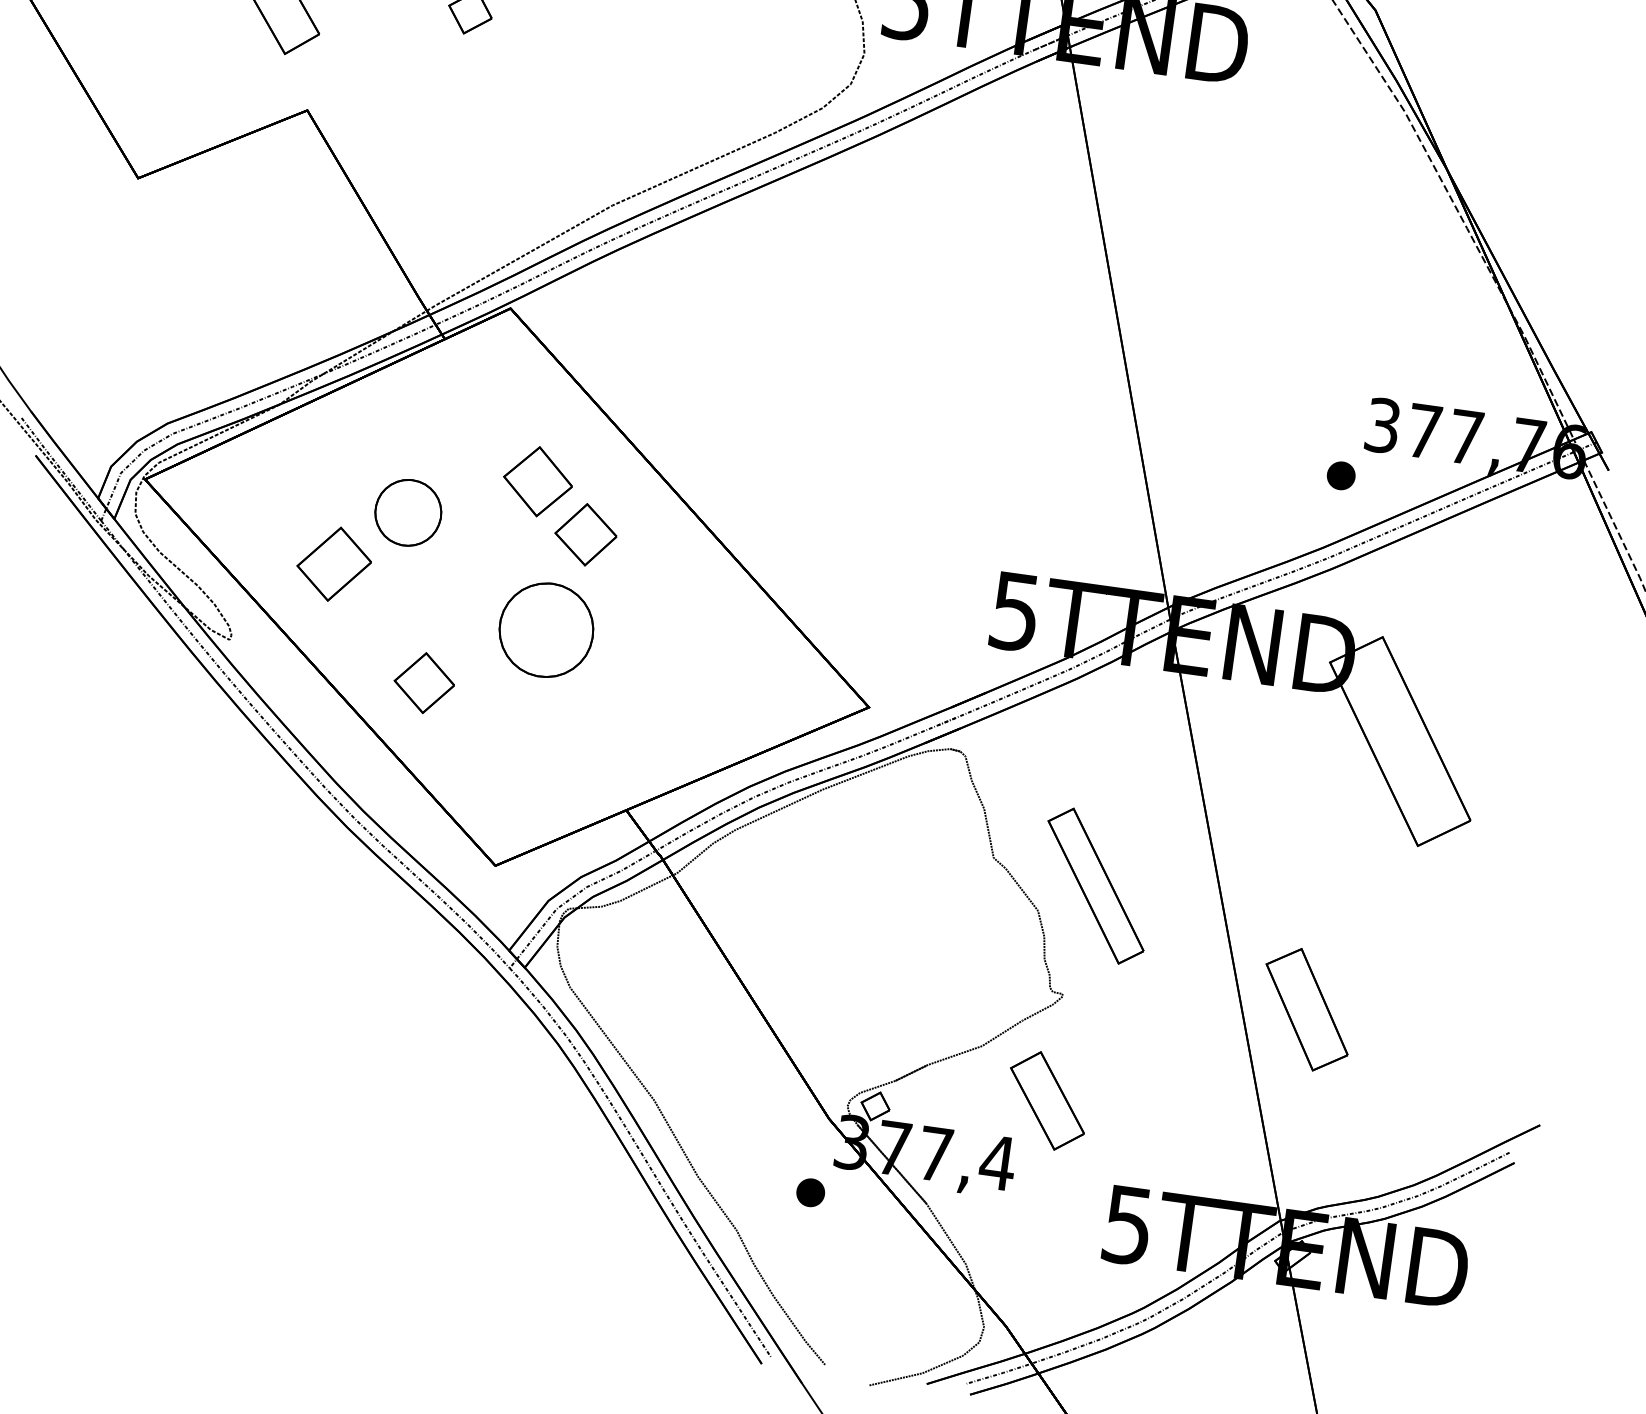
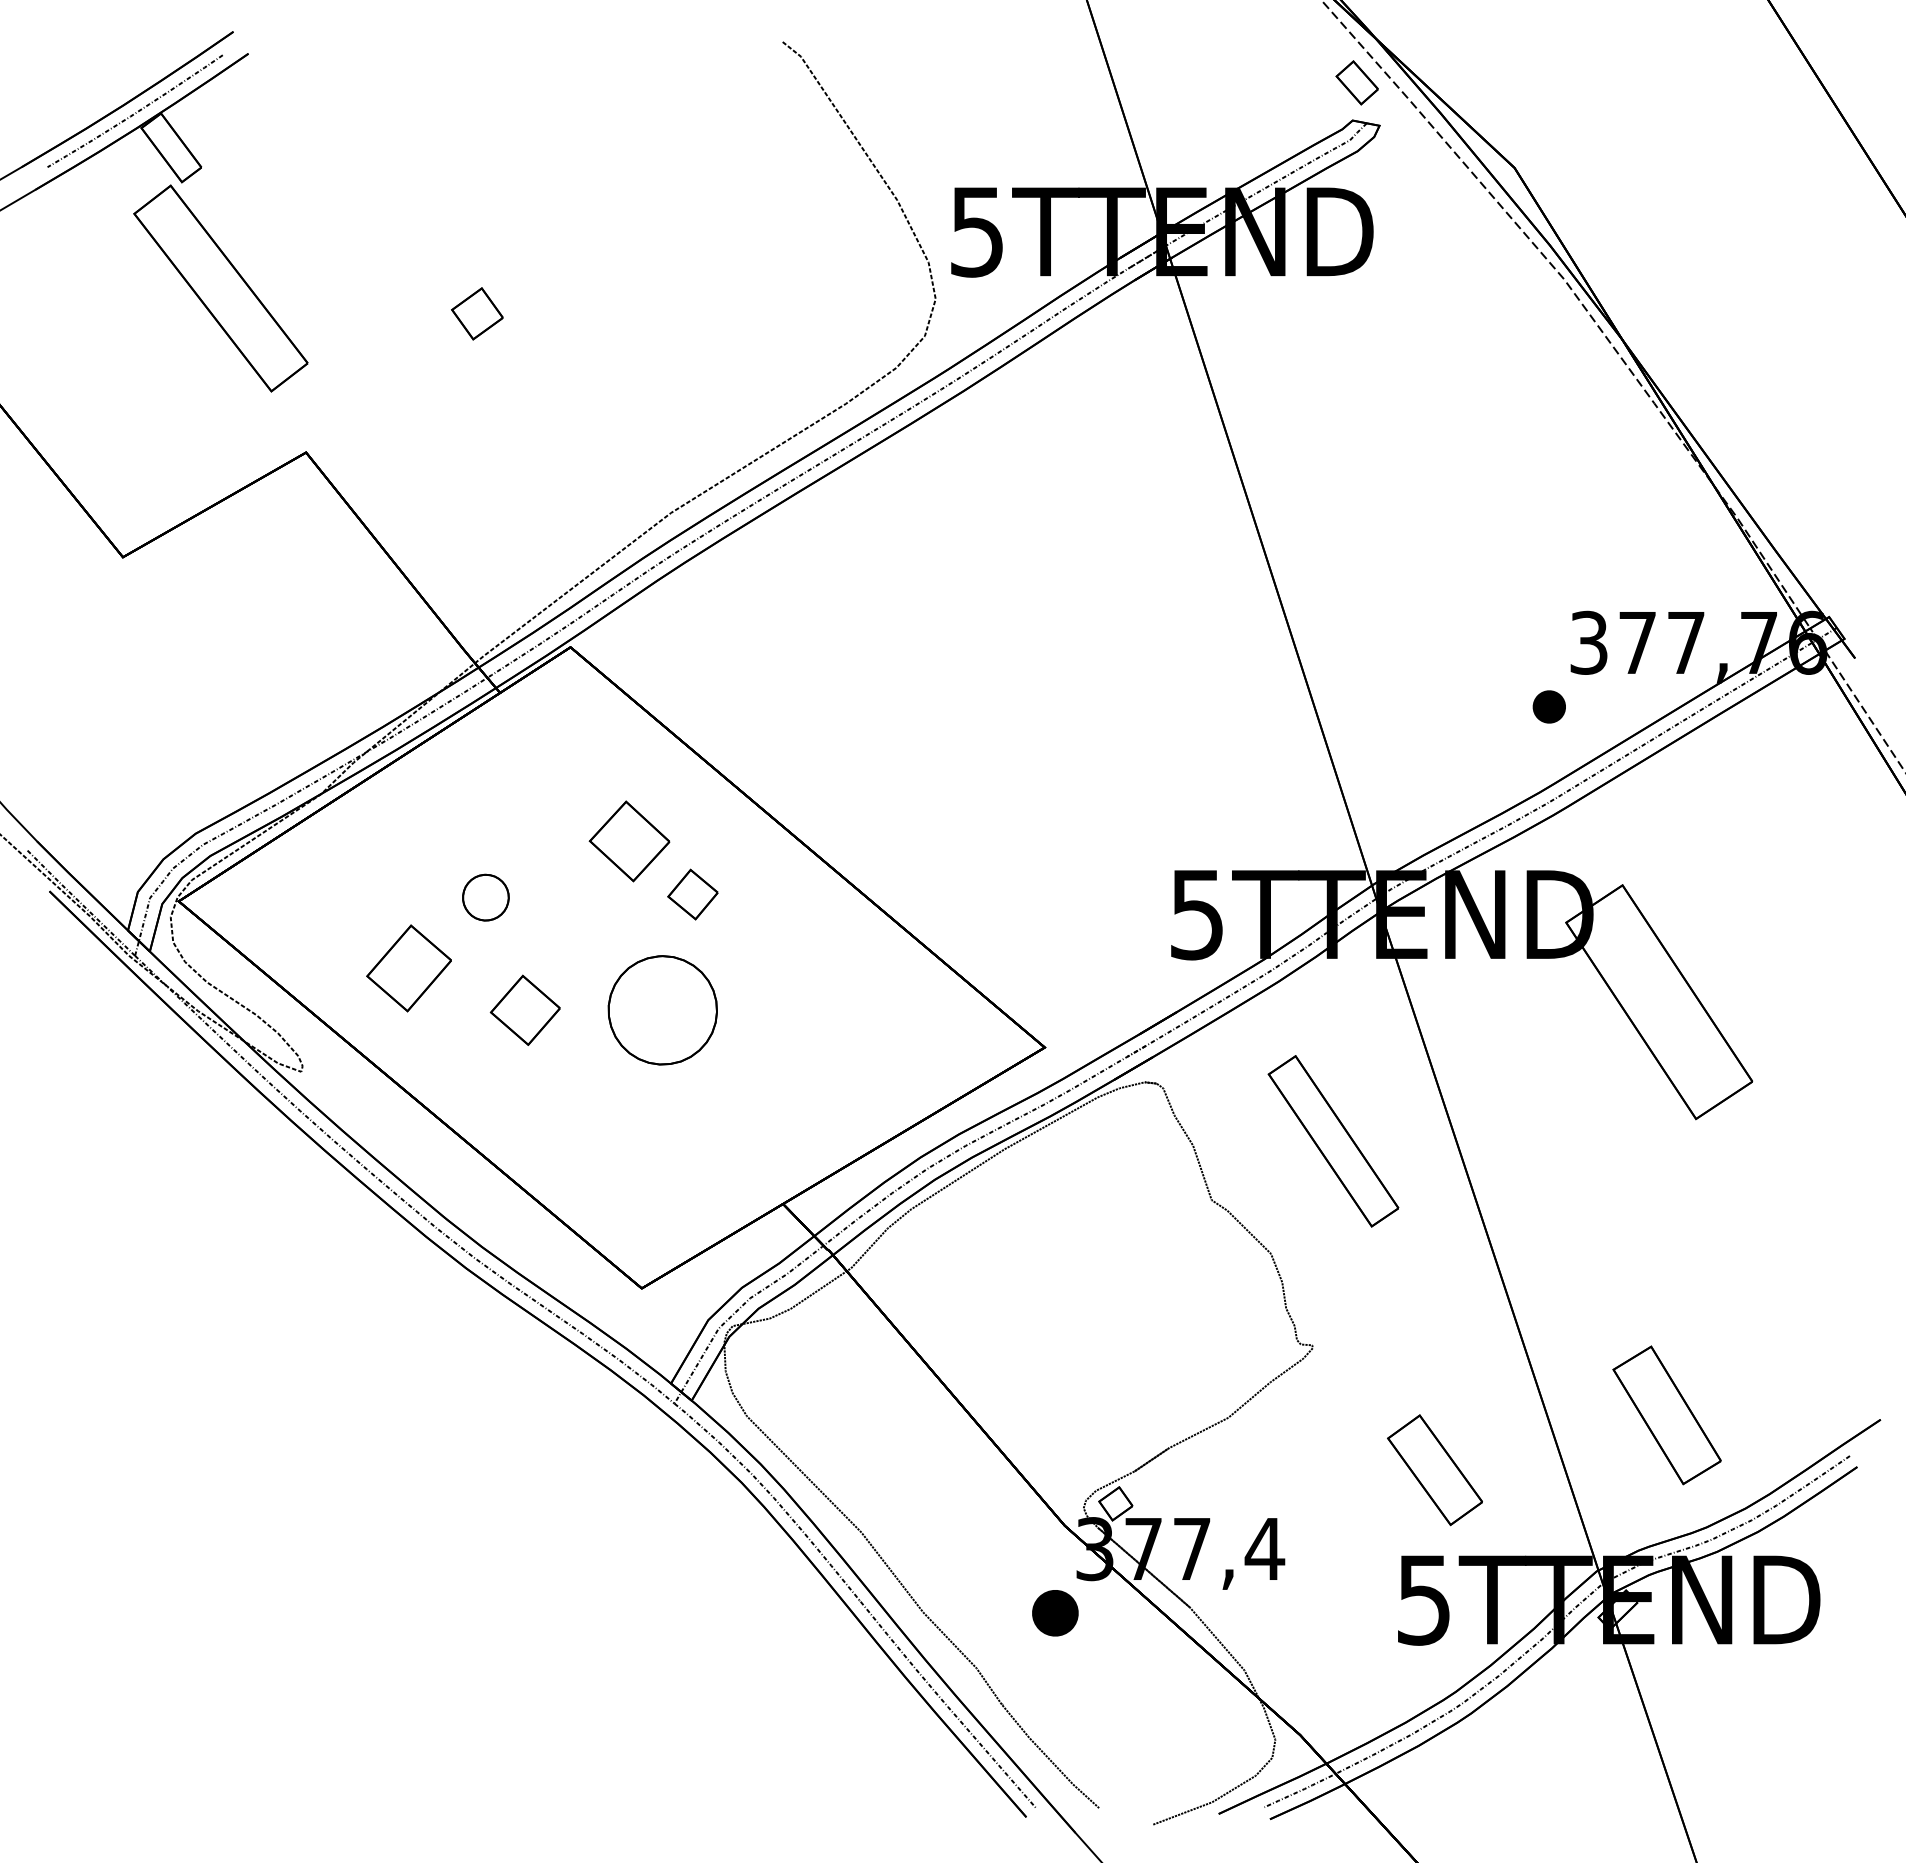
part: (408, 512) -> (485, 897), size x0.6
part: (585, 534) -> (692, 894), size x0.7
part: (423, 682) -> (524, 1009), moved
part: (1095, 886) -> (1333, 1141), moved
part: (1306, 1009) -> (1666, 1415), moved
part: (1046, 1101) -> (1434, 1470), moved
part: (810, 1192) -> (1054, 1612), size x1.4

